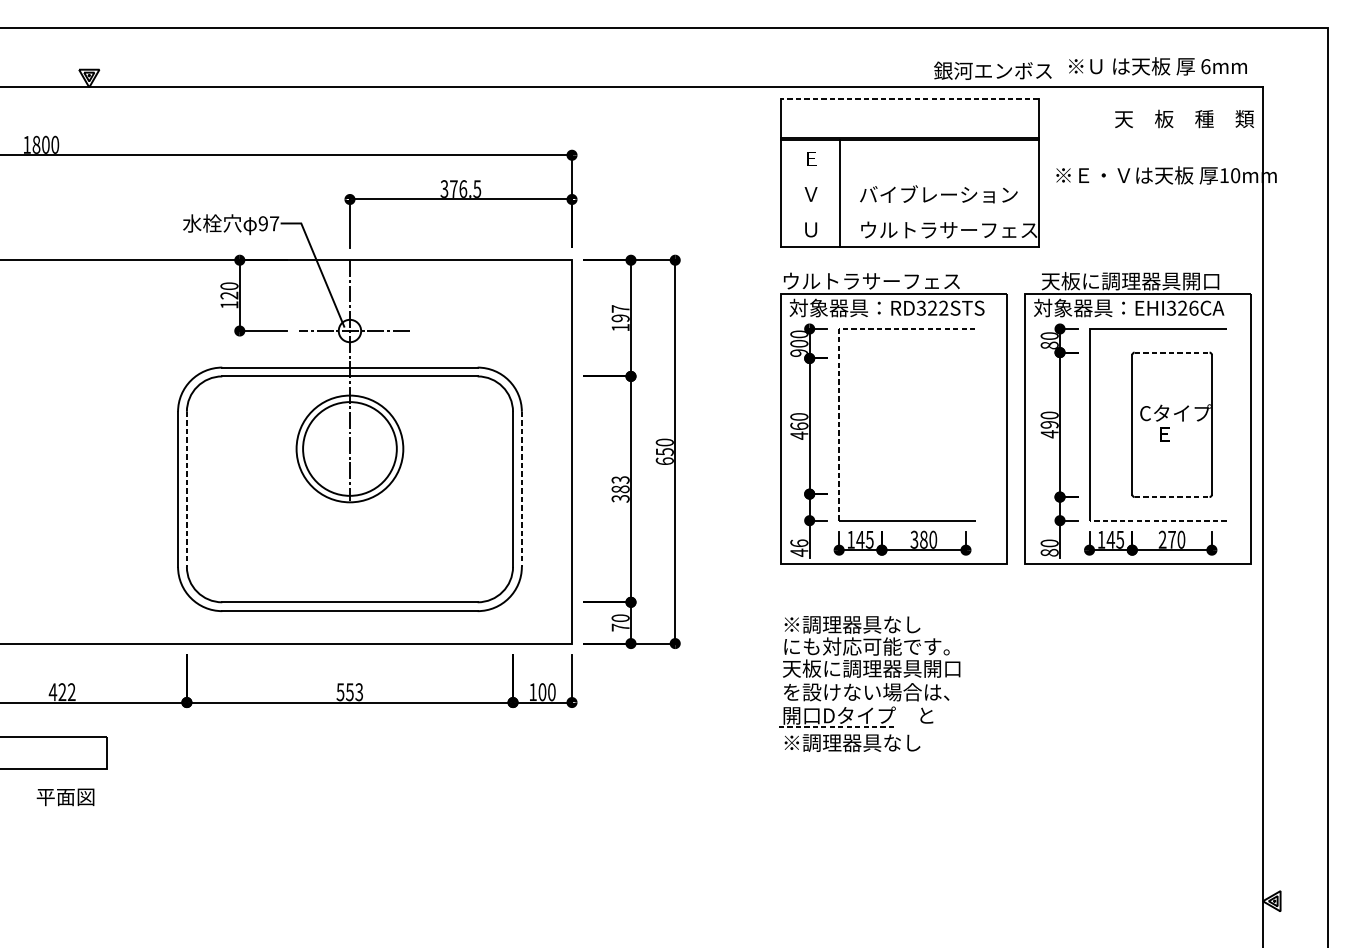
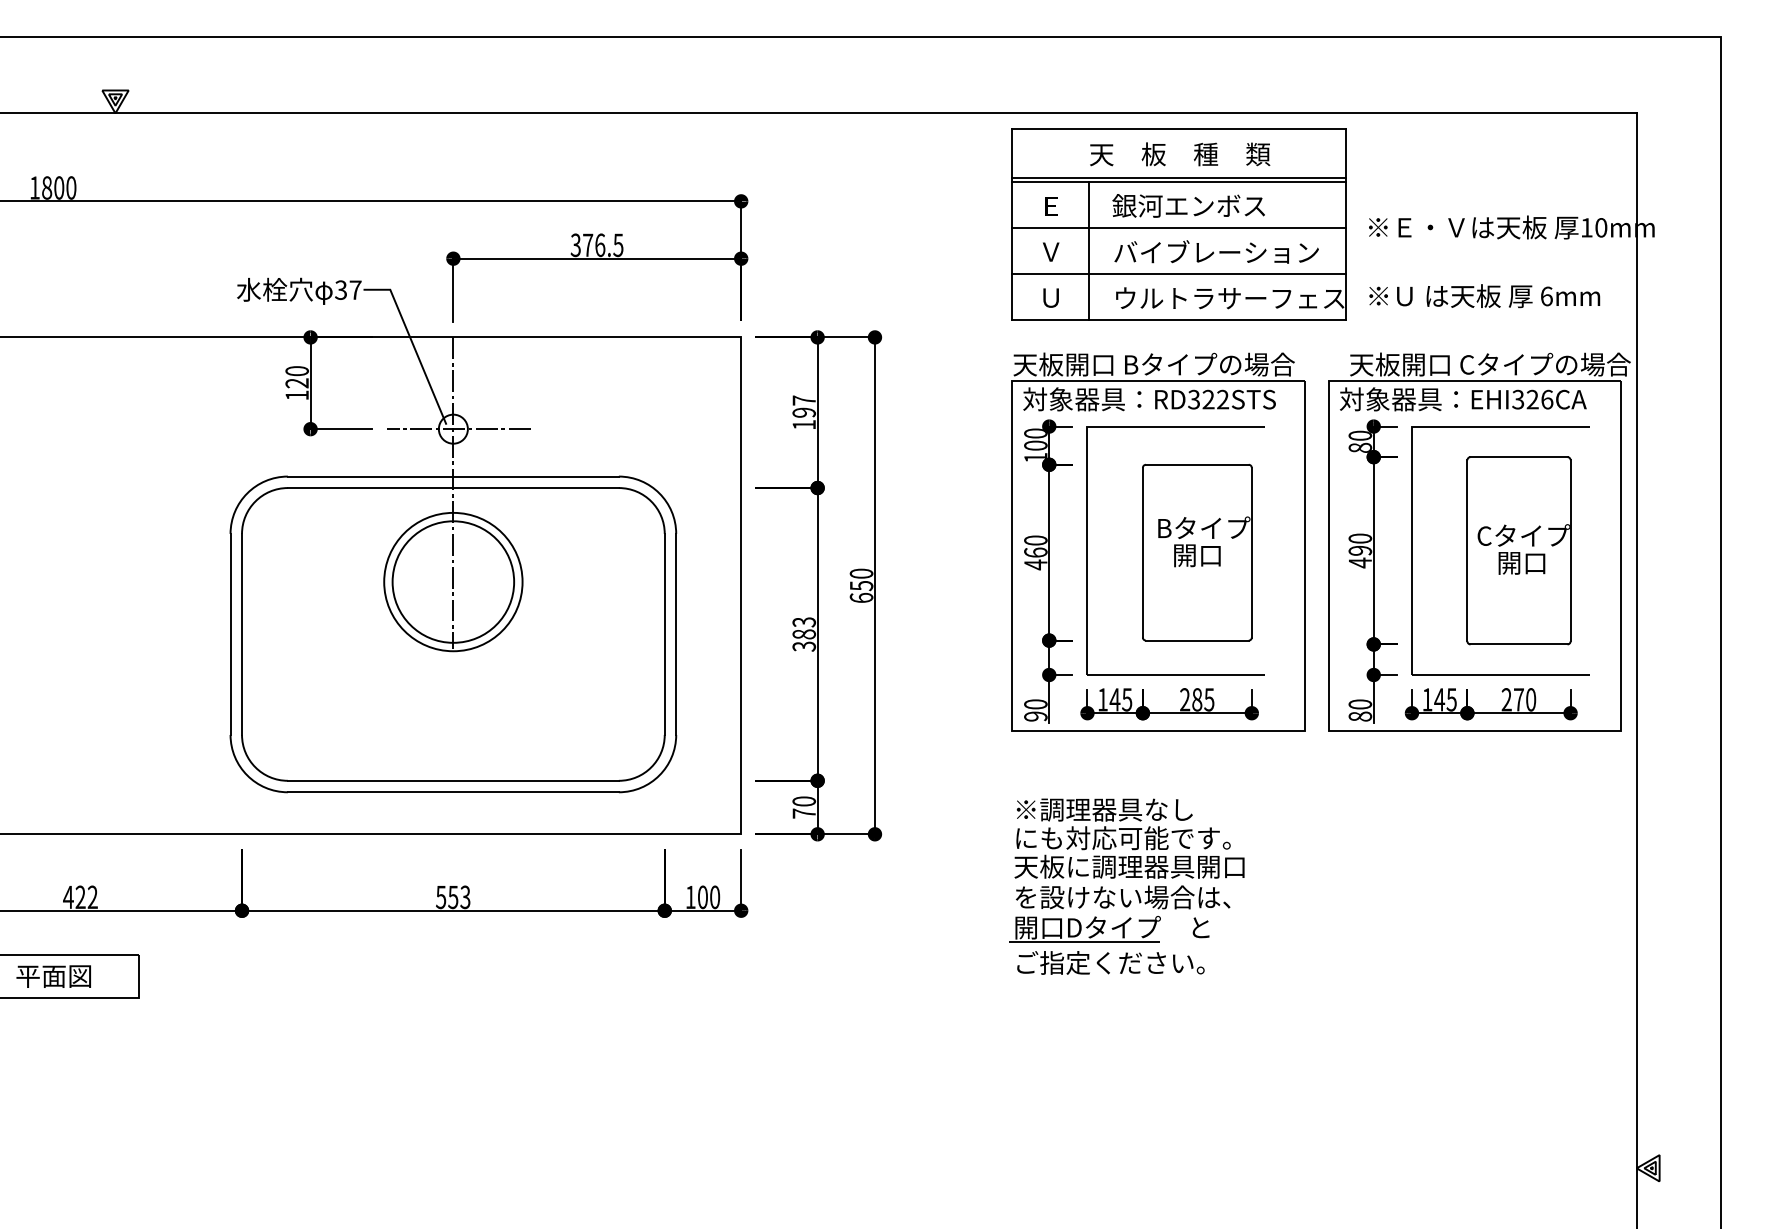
text: (1157, 66) -> (1484, 296), moved
text: (992, 70) -> (1188, 205), moved
line: (909, 99) -> (1178, 128), dashed -> solid
text: (1184, 119) -> (1180, 154), moved
line: (910, 176) -> (1179, 228), added
line: (910, 210) -> (1179, 273), added
text: (262, 223) -> (340, 289), 97 -> 37
text: (890, 281) -> (1153, 364), ウルトラサーフェス -> 天板開口 Bタイプの場合
text: (1170, 281) -> (1516, 364), 天板に調理器具開口 -> 天板開口 Cタイプの場合
text: (799, 352) -> (1035, 457), 900 -> 100
line: (1172, 352) -> (1519, 457), dashed -> solid
line: (839, 355) -> (1087, 461), dashed -> solid
part: (924, 426) -> (1197, 552), added
text: (1174, 434) -> (1521, 563), Ｅ -> 開口
line: (187, 489) -> (242, 634), dashed -> solid
line: (522, 489) -> (676, 634), dashed -> solid
line: (1172, 497) -> (1519, 644), dashed -> solid
line: (1157, 521) -> (1500, 675), dashed -> solid
text: (923, 539) -> (1196, 699), 380 -> 285
text: (799, 548) -> (1035, 710), 46 -> 90
line: (837, 727) -> (1085, 942), dashed -> solid
text: (856, 742) -> (1110, 962), ※調理器具なし -> ご指定ください。
text: (65, 797) -> (53, 976), moved

